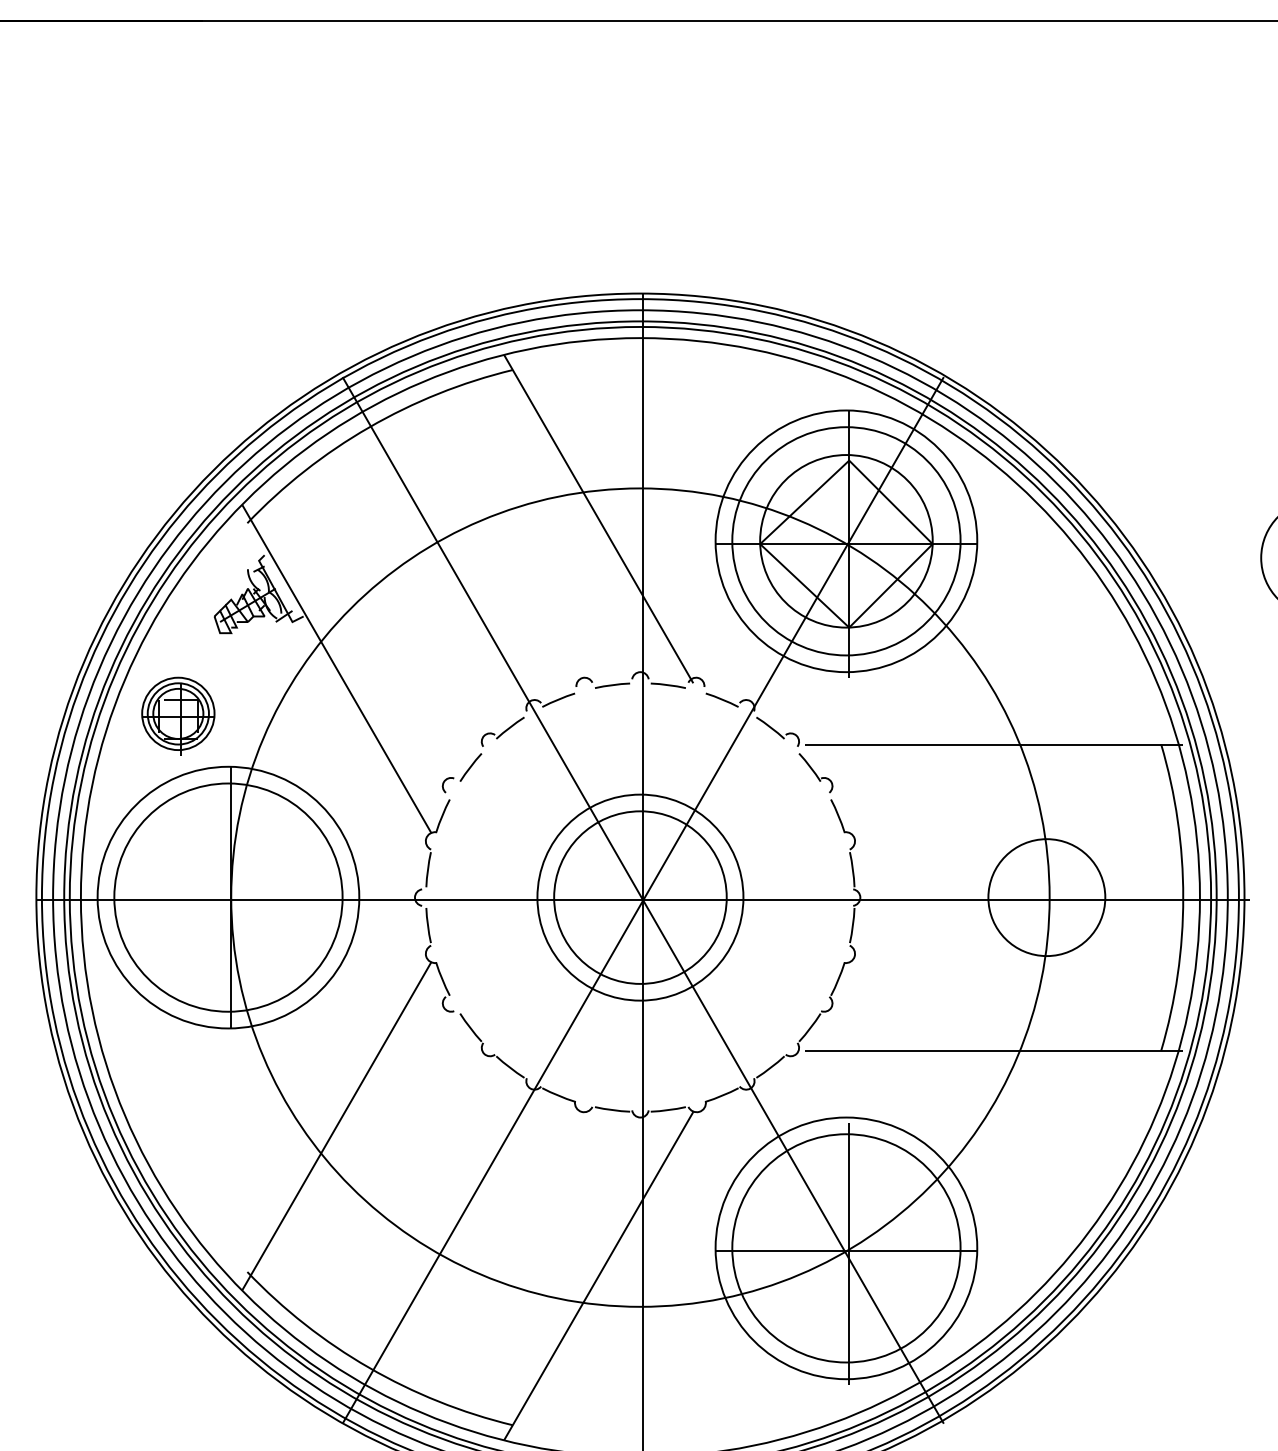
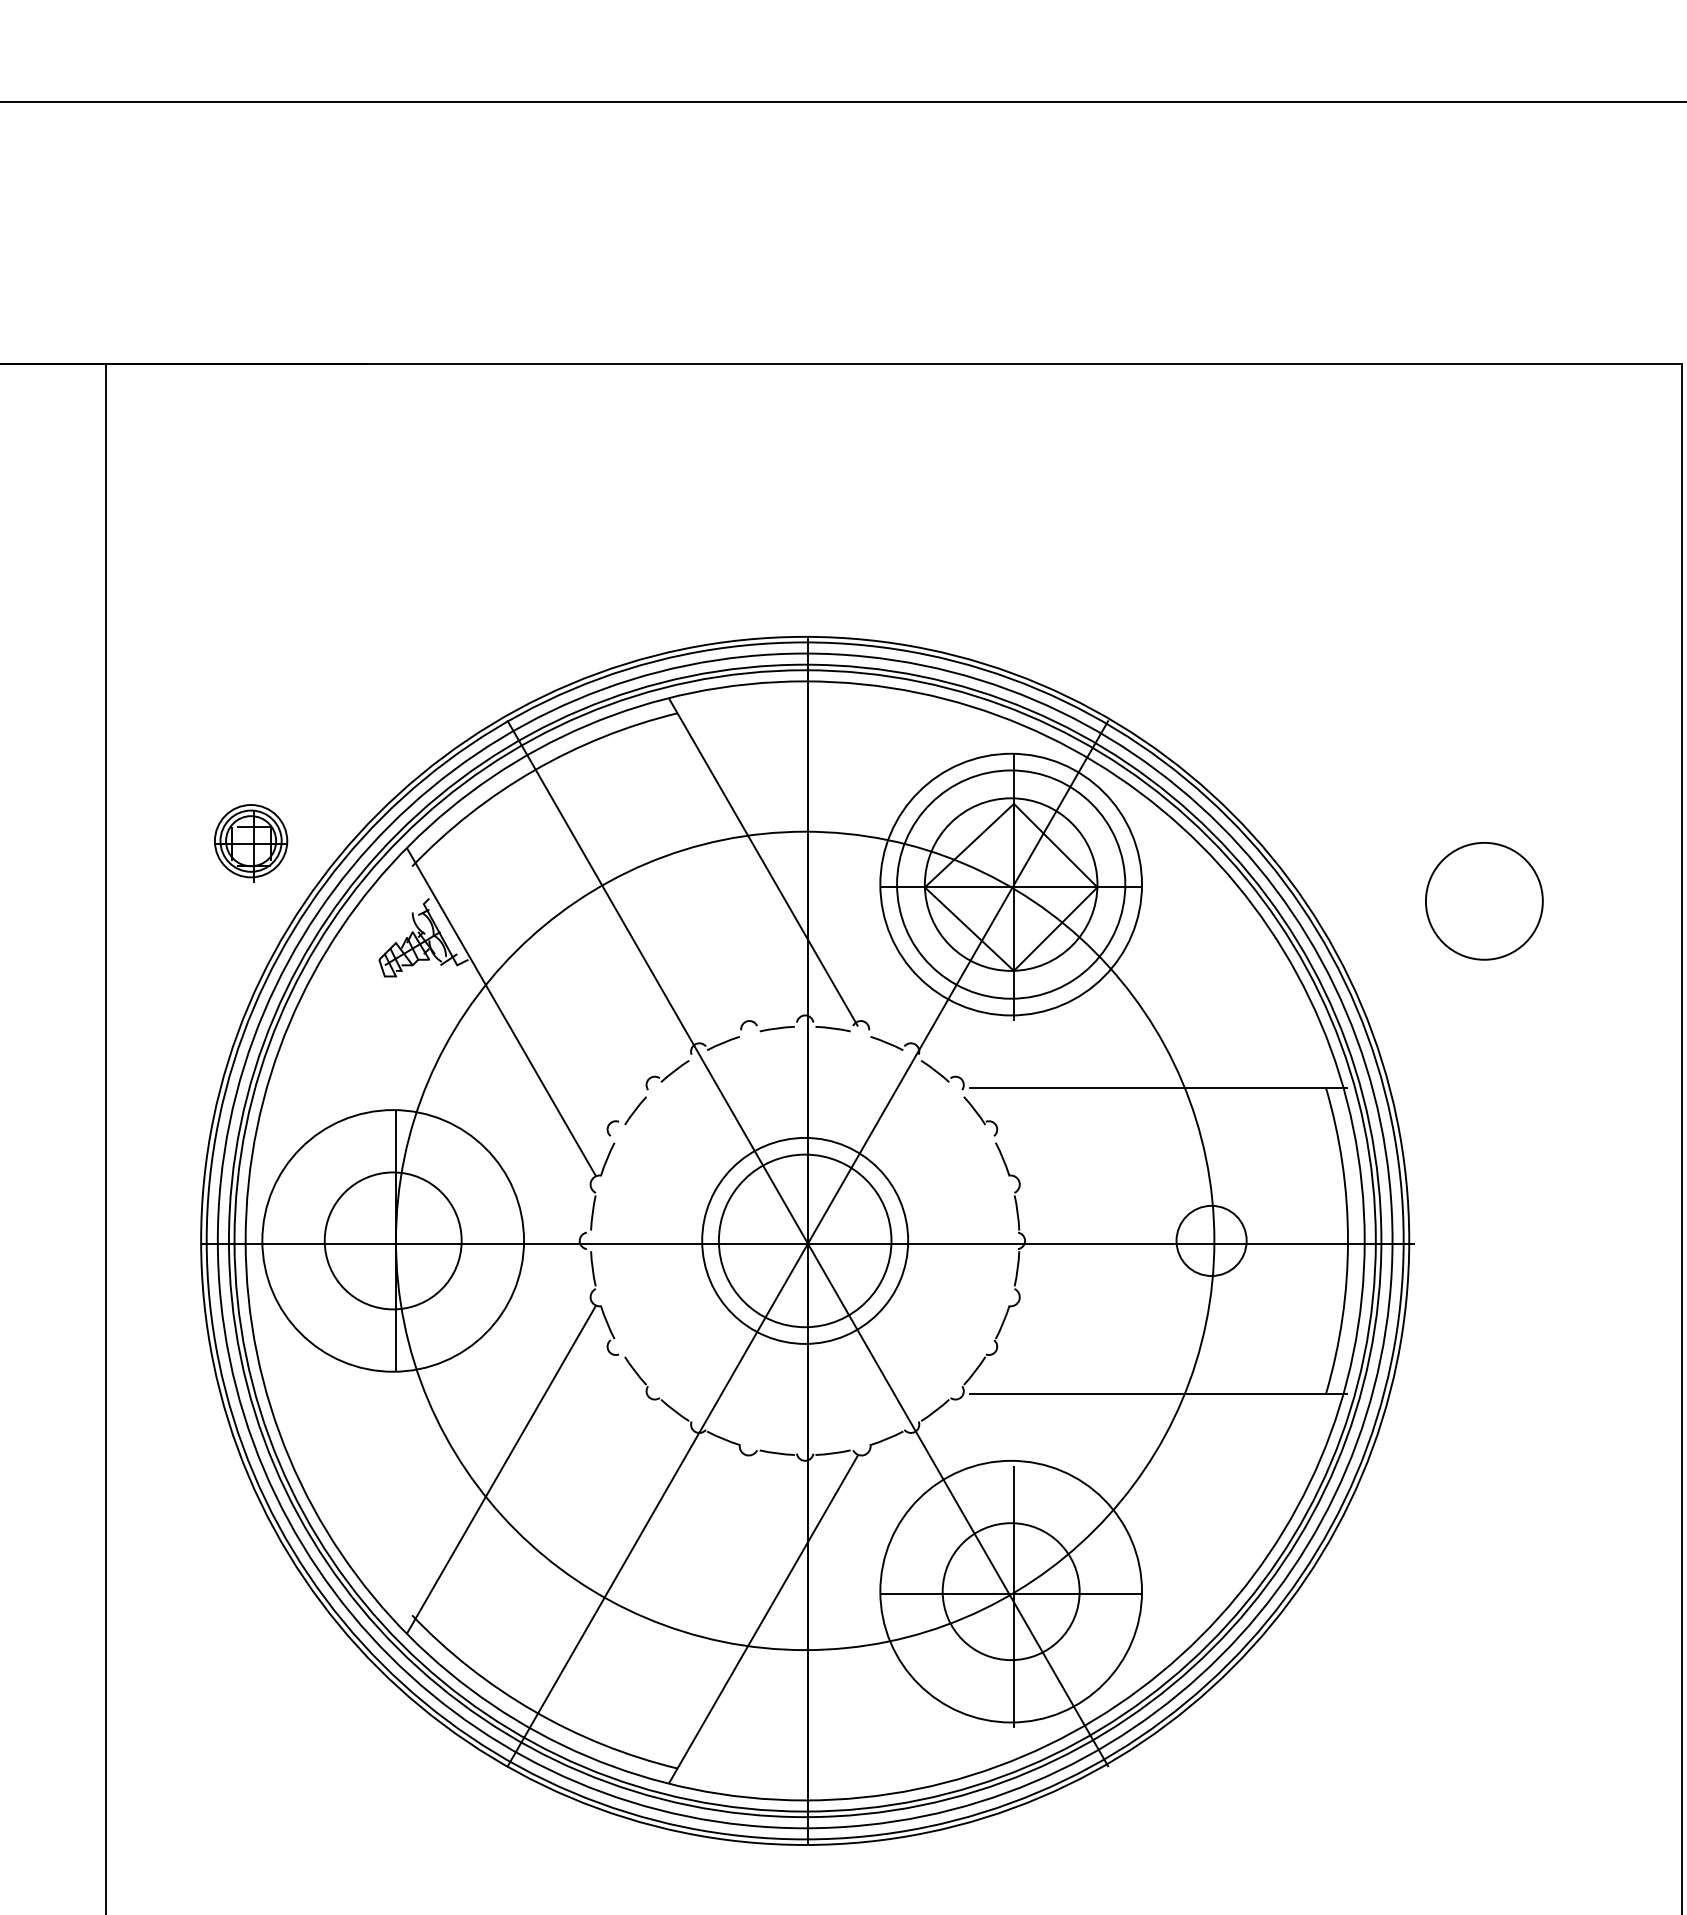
part: (178, 716) -> (251, 843), moved
circle: (228, 897) -> (393, 1240), size x0.6
circle: (1046, 897) -> (1211, 1240), size x0.6
circle: (846, 1248) -> (1011, 1591), size x0.6

